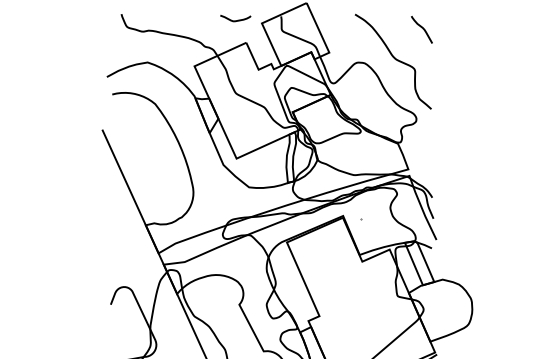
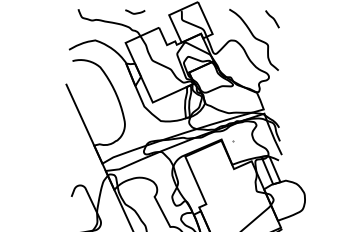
curve: (236, 19) -> (135, 12), moved

